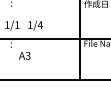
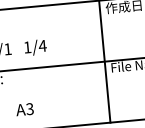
text: (24, 55) -> (24, 109), moved

